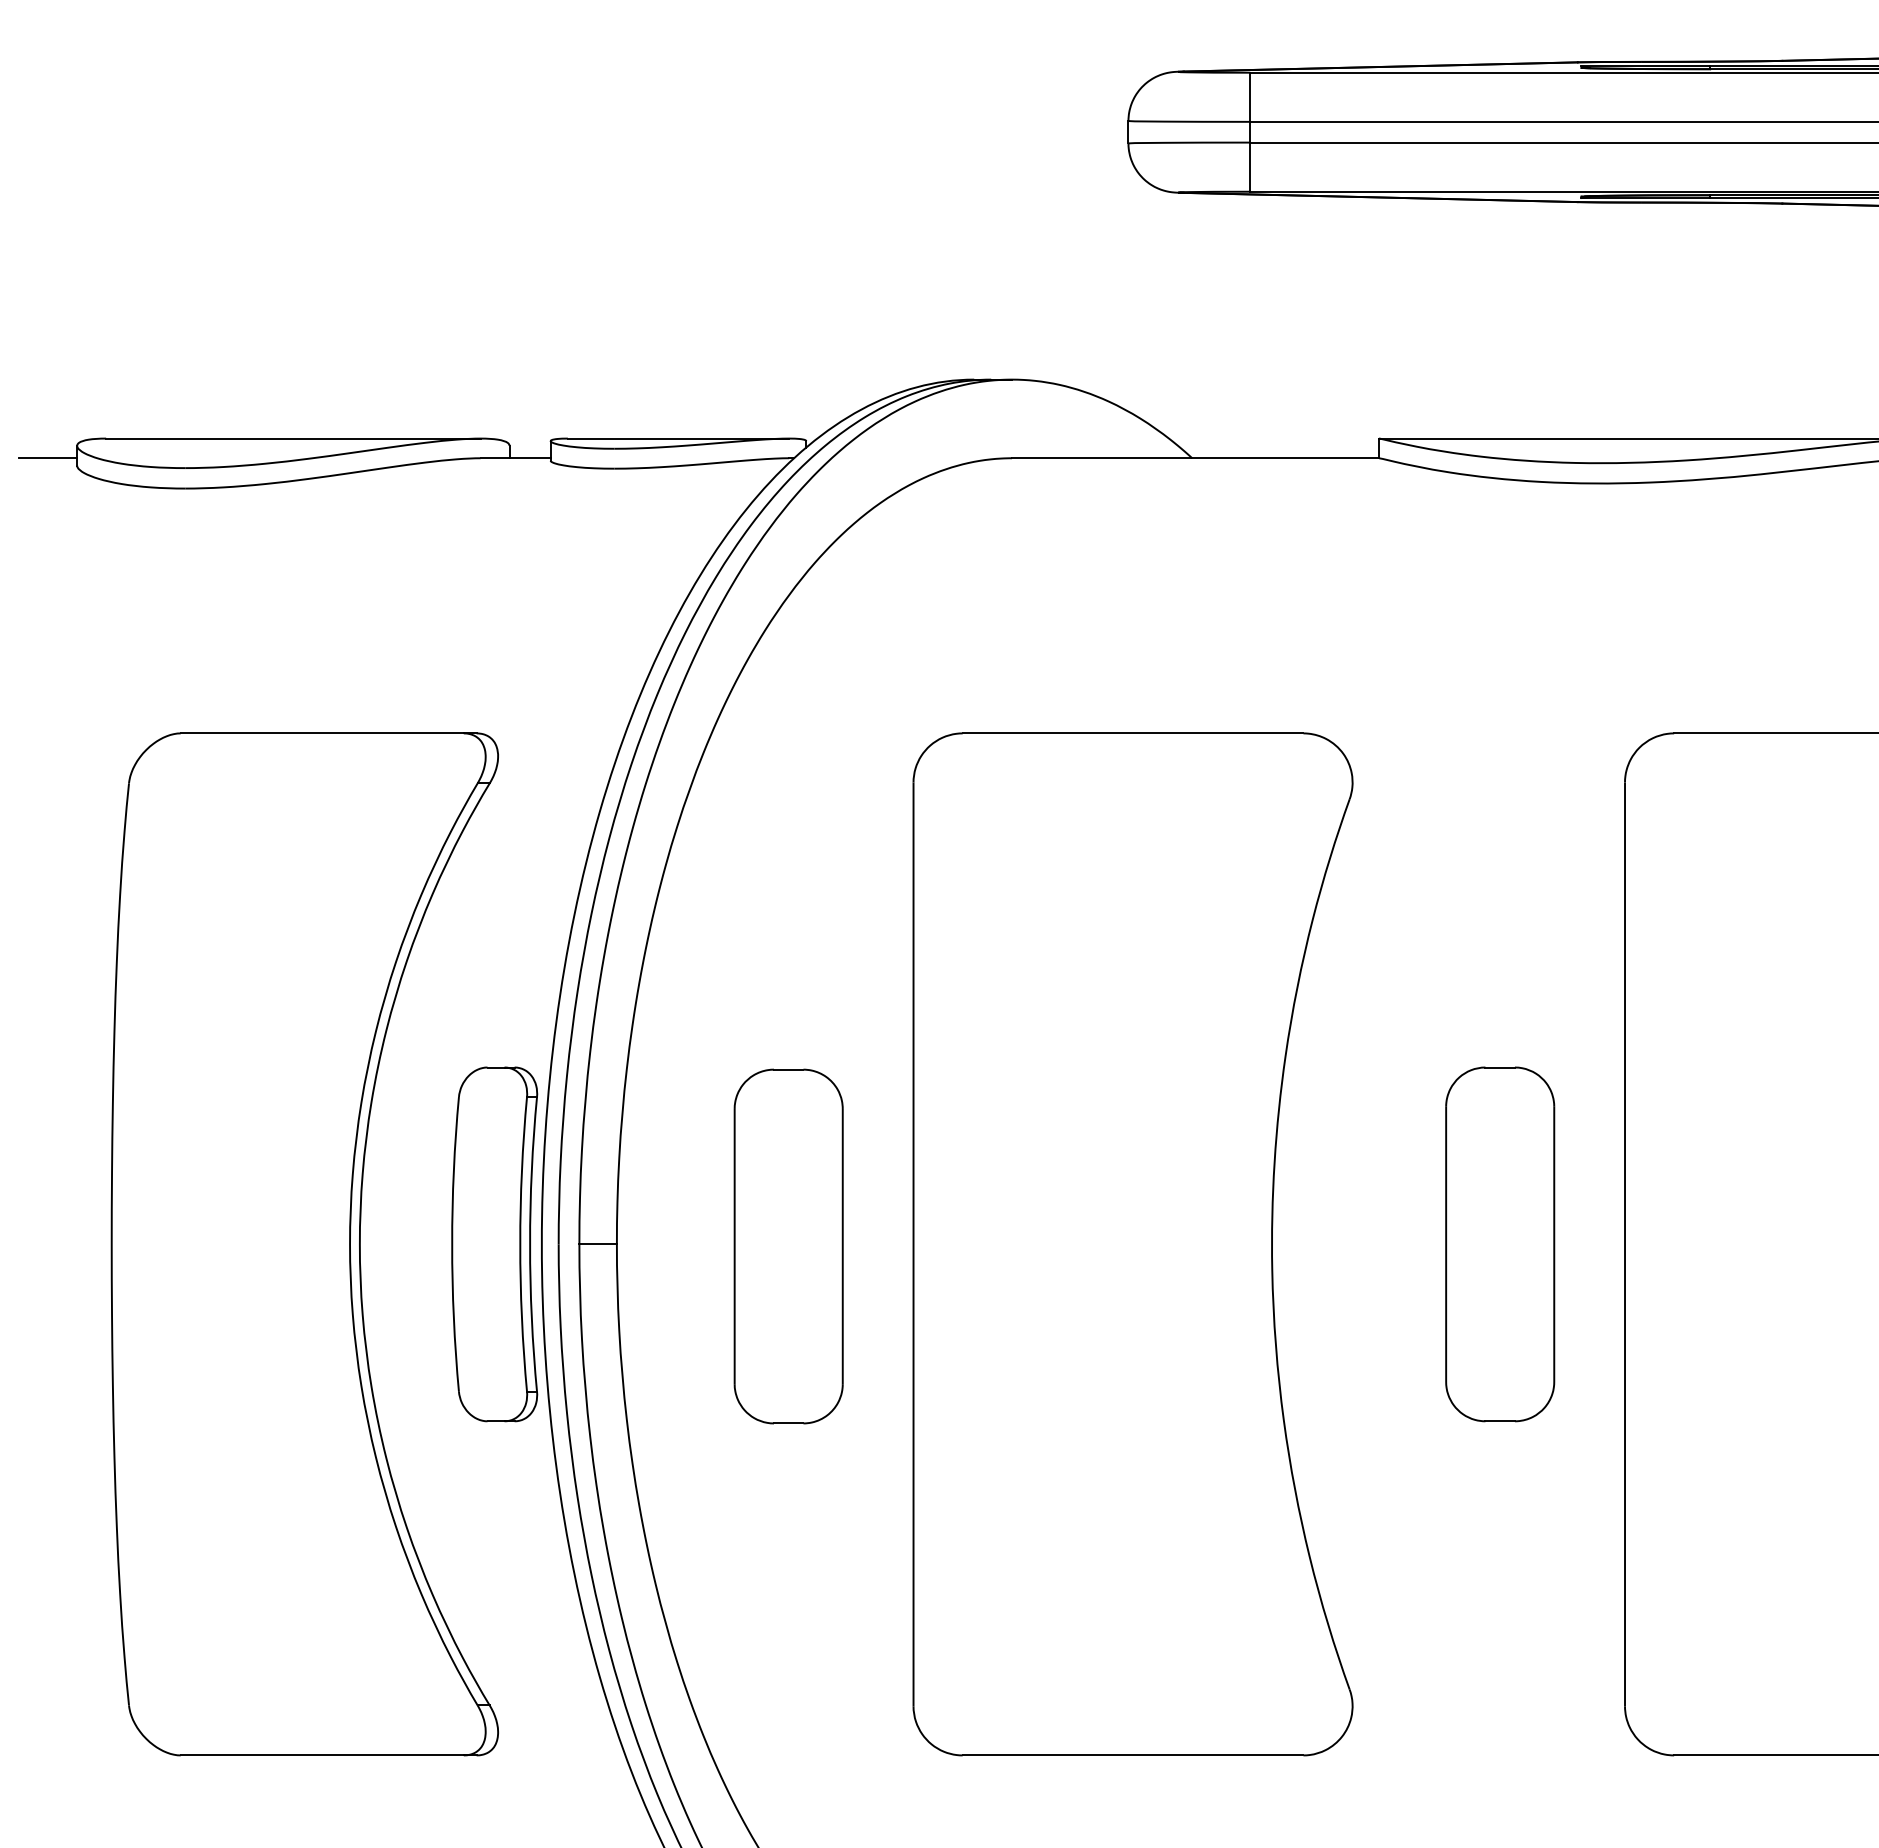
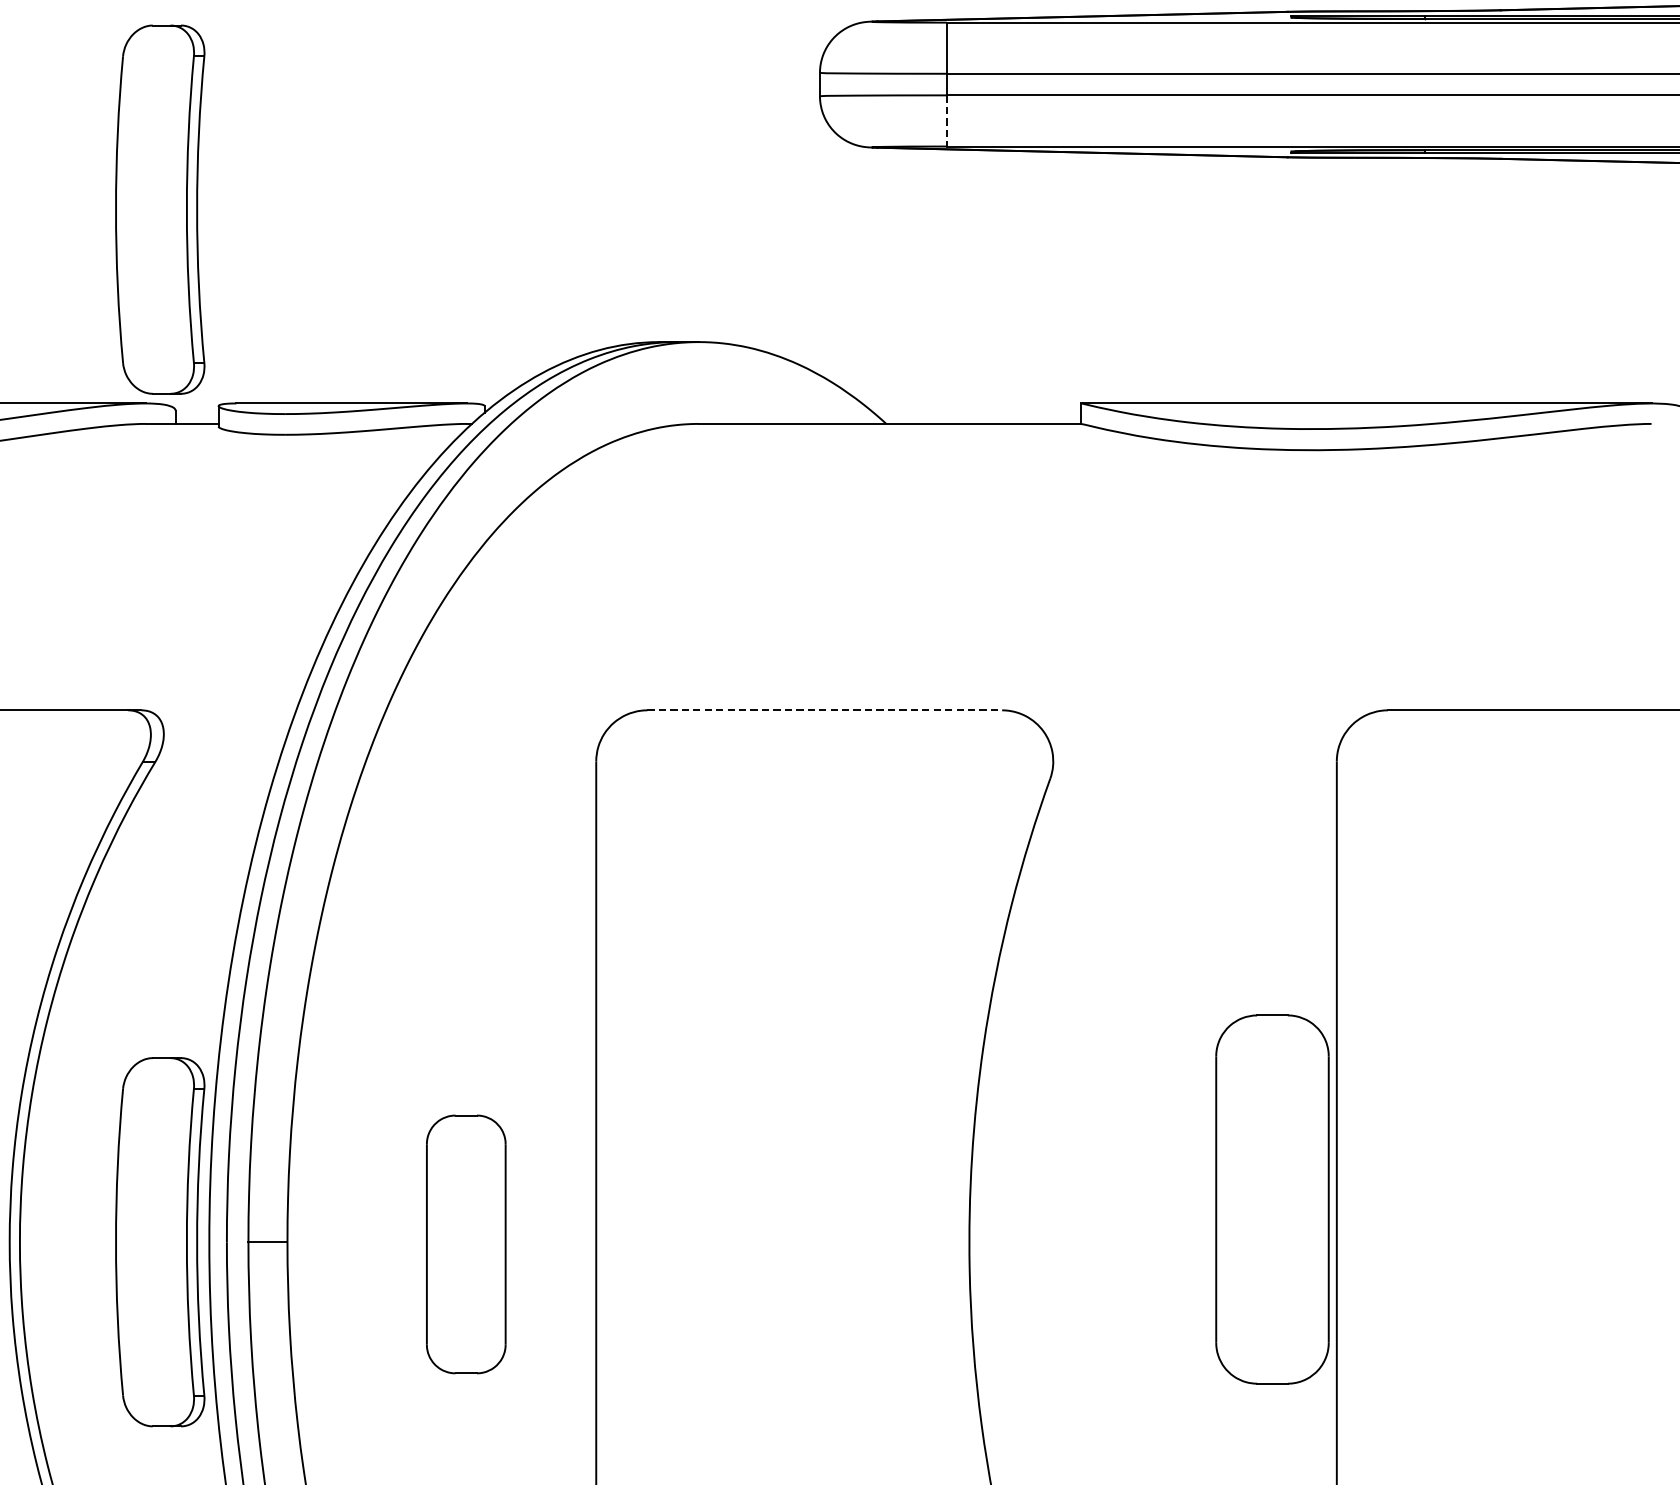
line: (1250, 167) -> (947, 121), solid -> dashed
part: (494, 252) -> (160, 209), added
line: (1133, 733) -> (825, 710), solid -> dashed
part: (1500, 1244) -> (1272, 1199), moved
part: (788, 1246) -> (466, 1244), size x0.7

